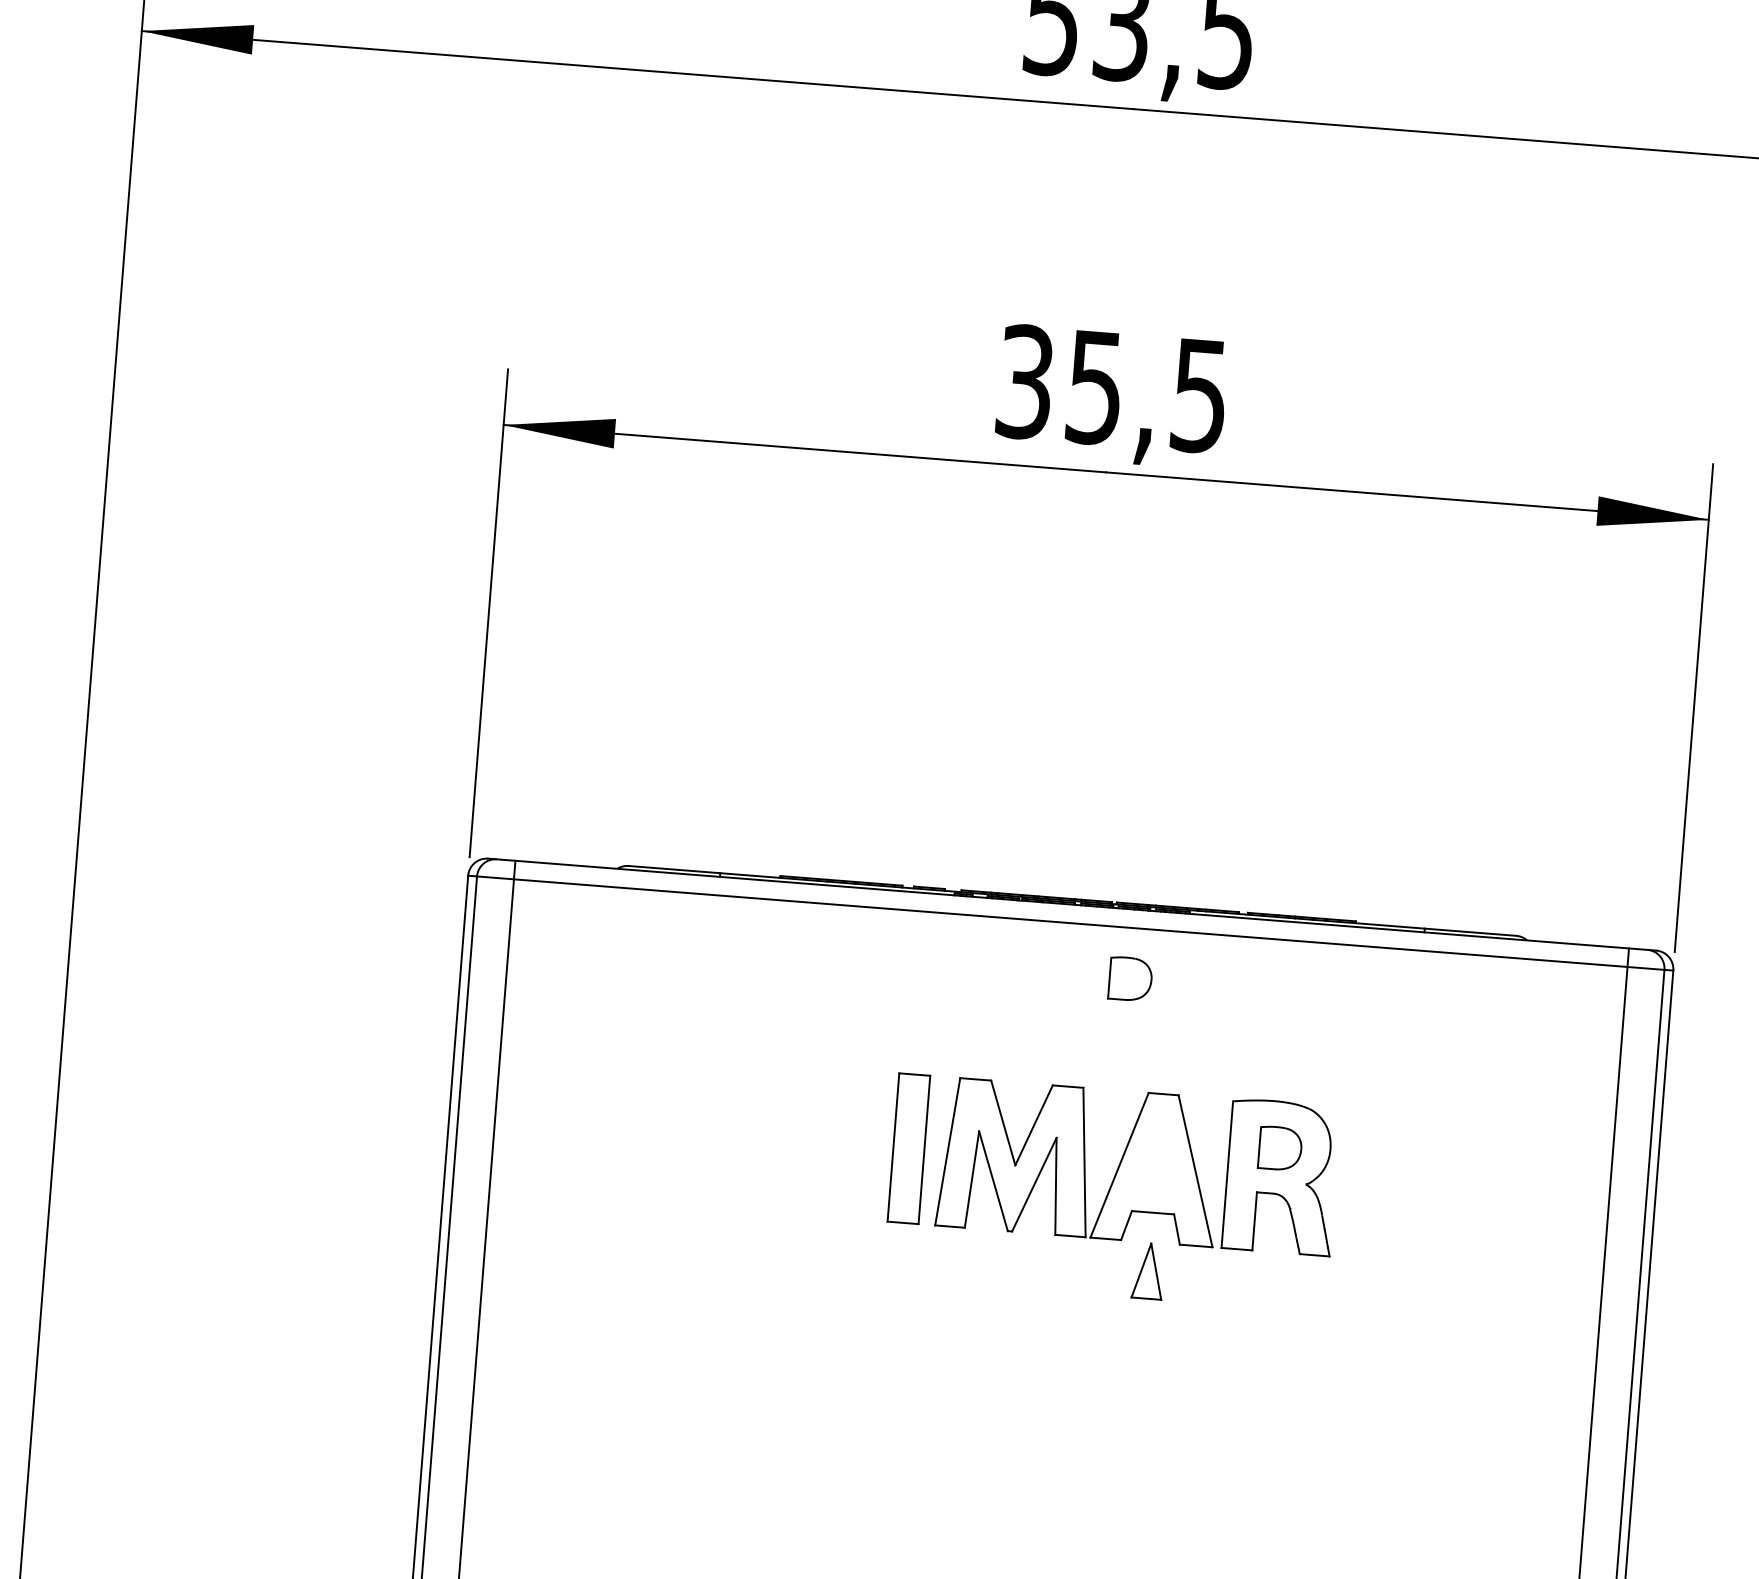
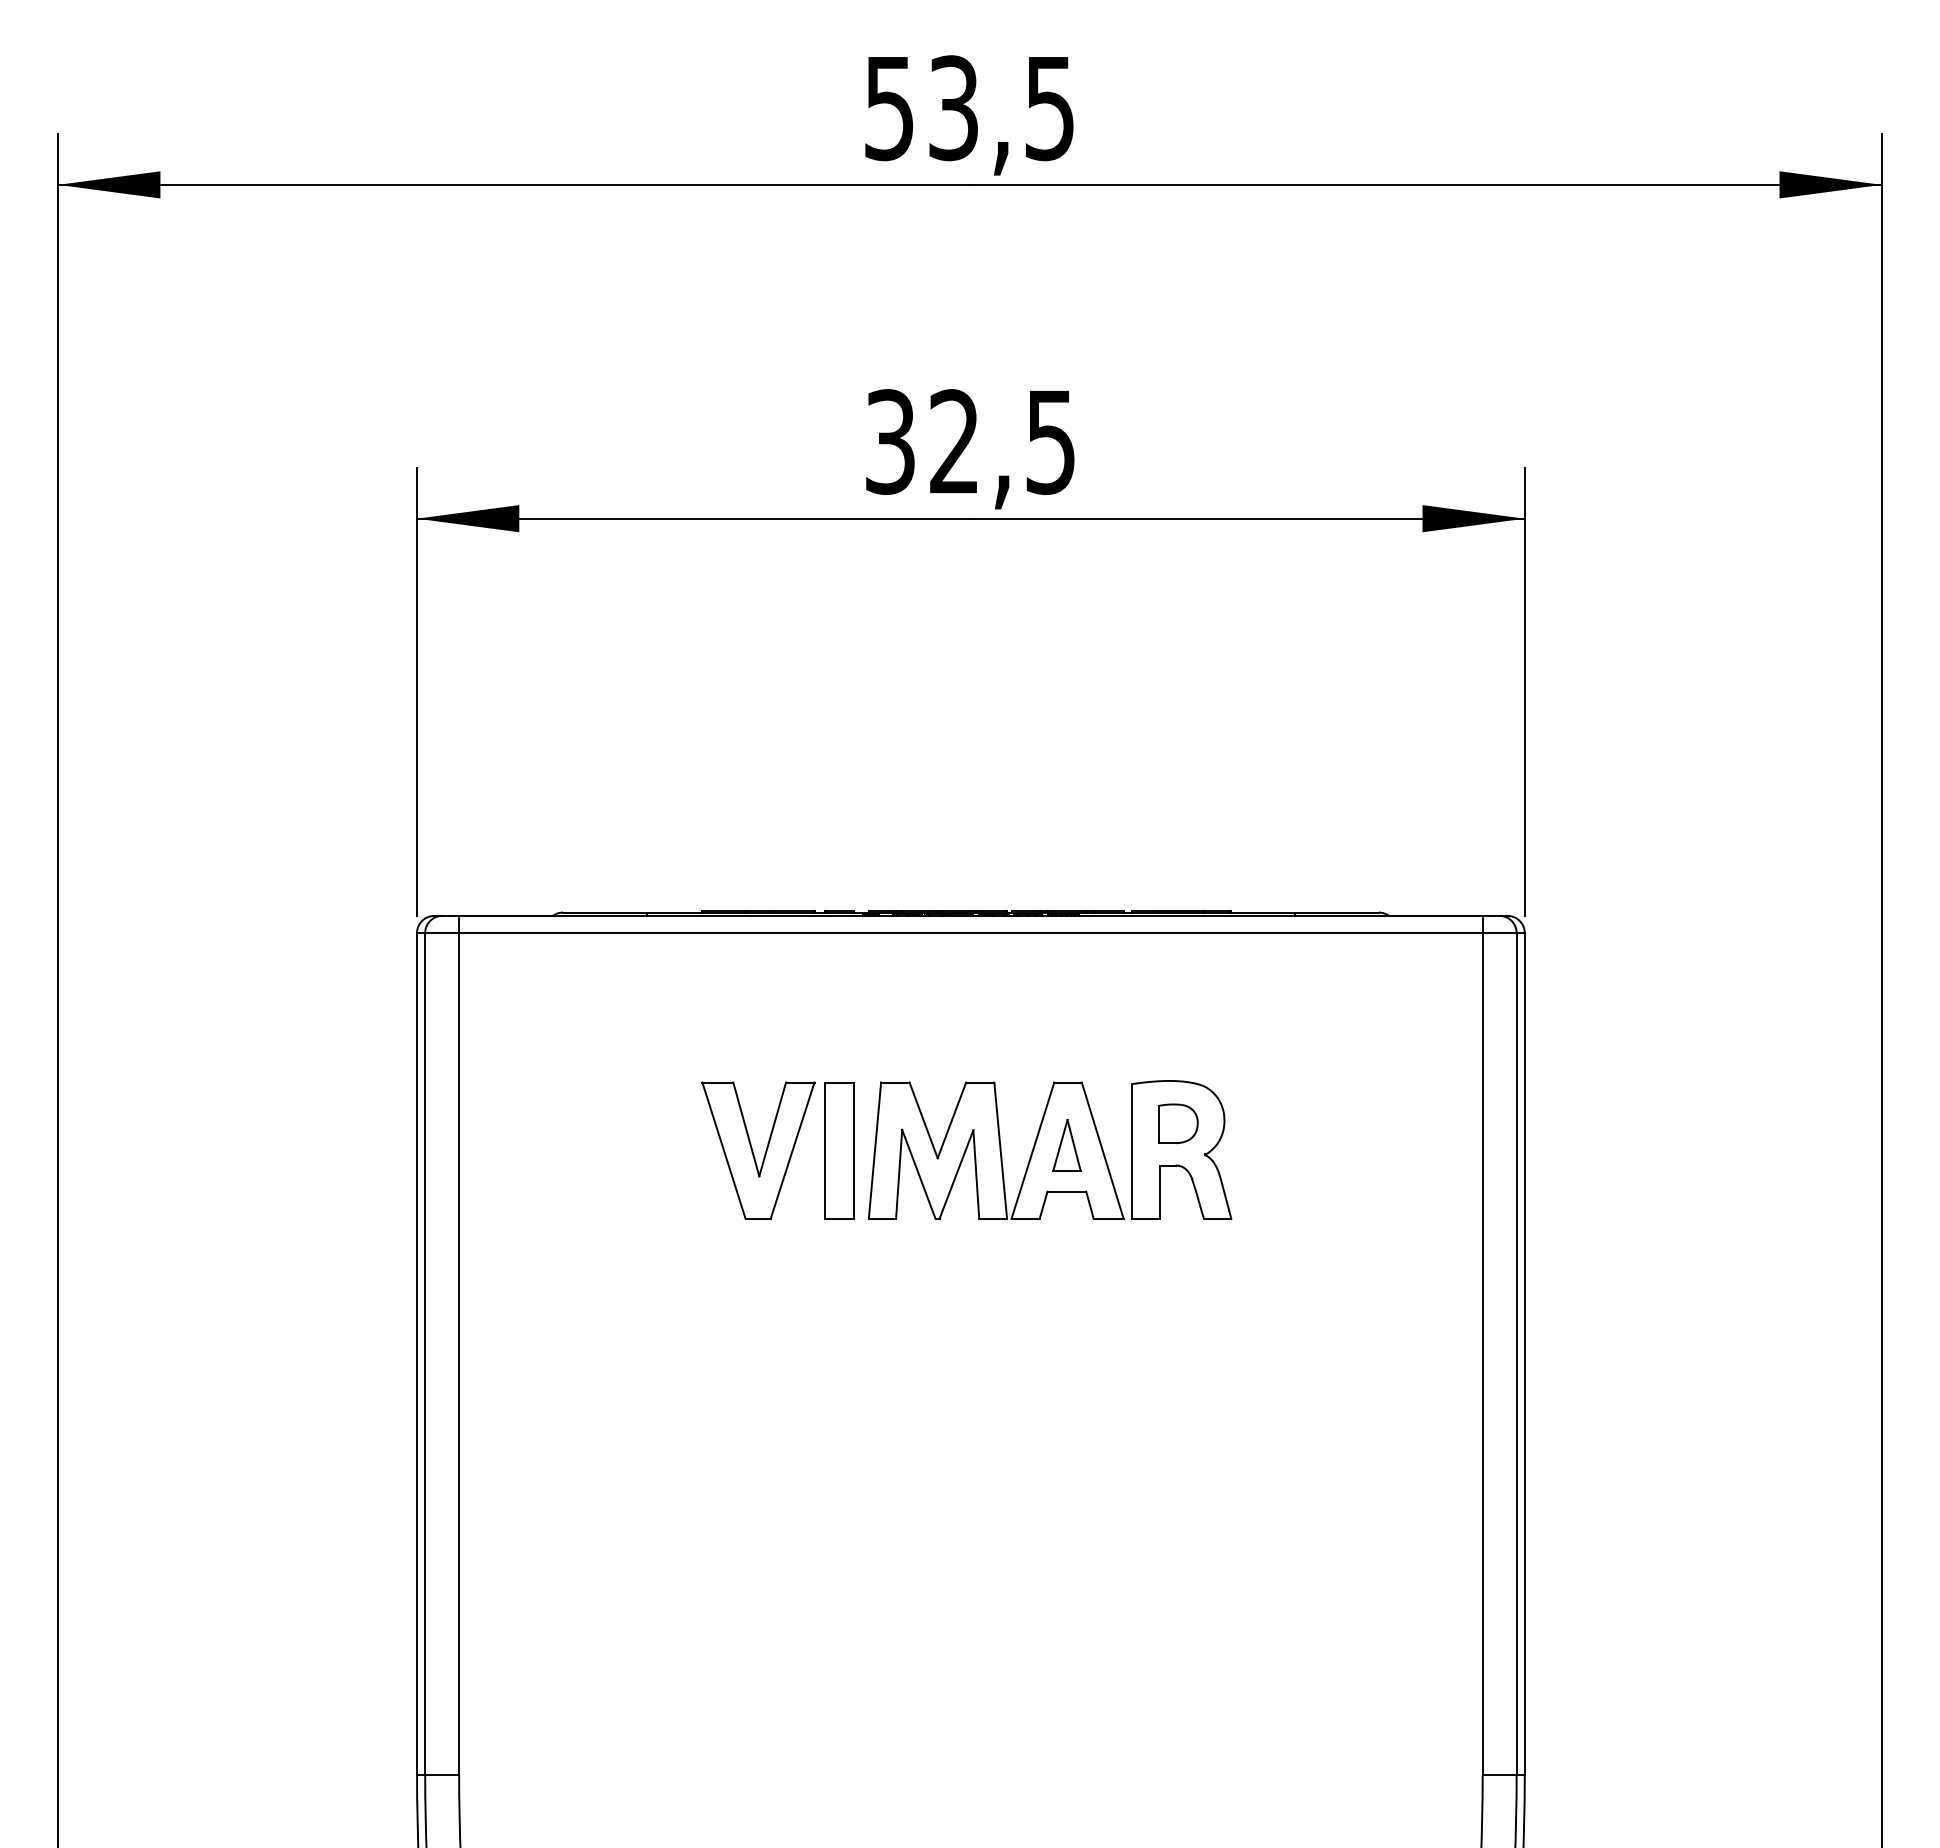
text: (1094, 388) -> (954, 442), 35,5 -> 32,5
part: (1130, 978) -> (1029, 979), removed
part: (821, 1141) -> (758, 1150), added
part: (1147, 1271) -> (1066, 1145), moved

